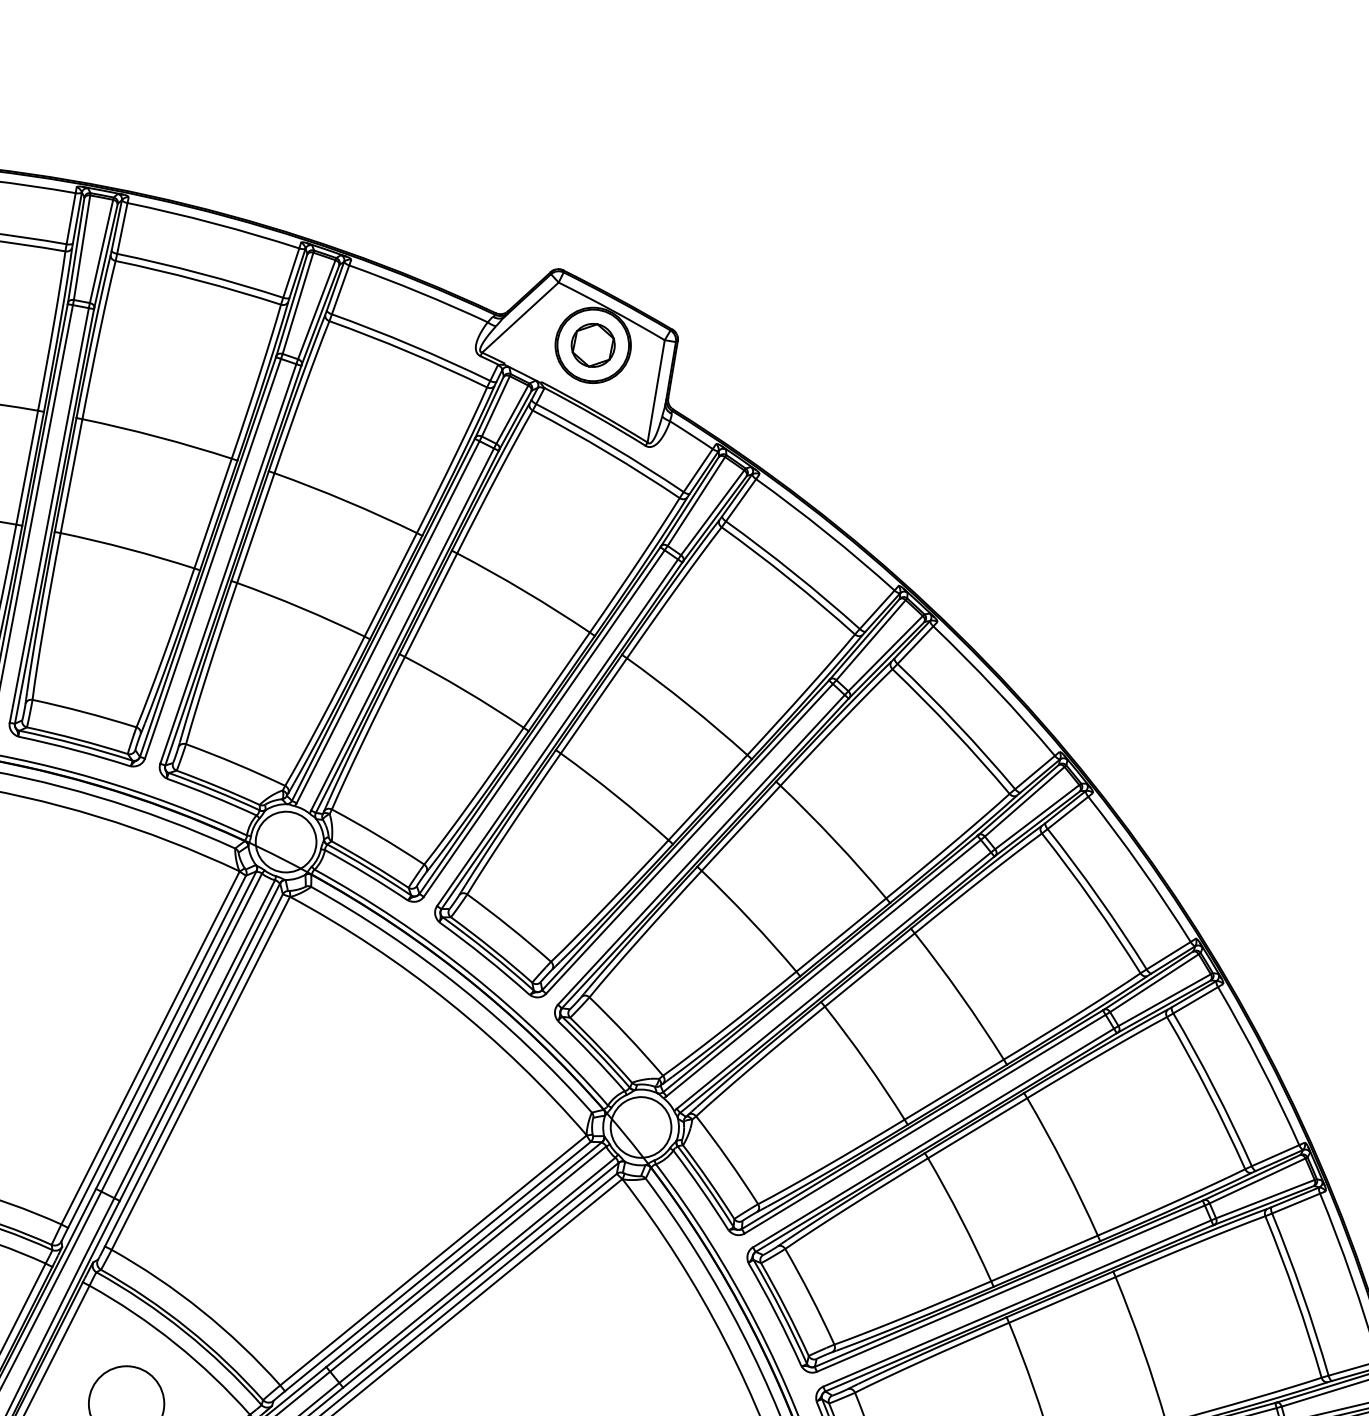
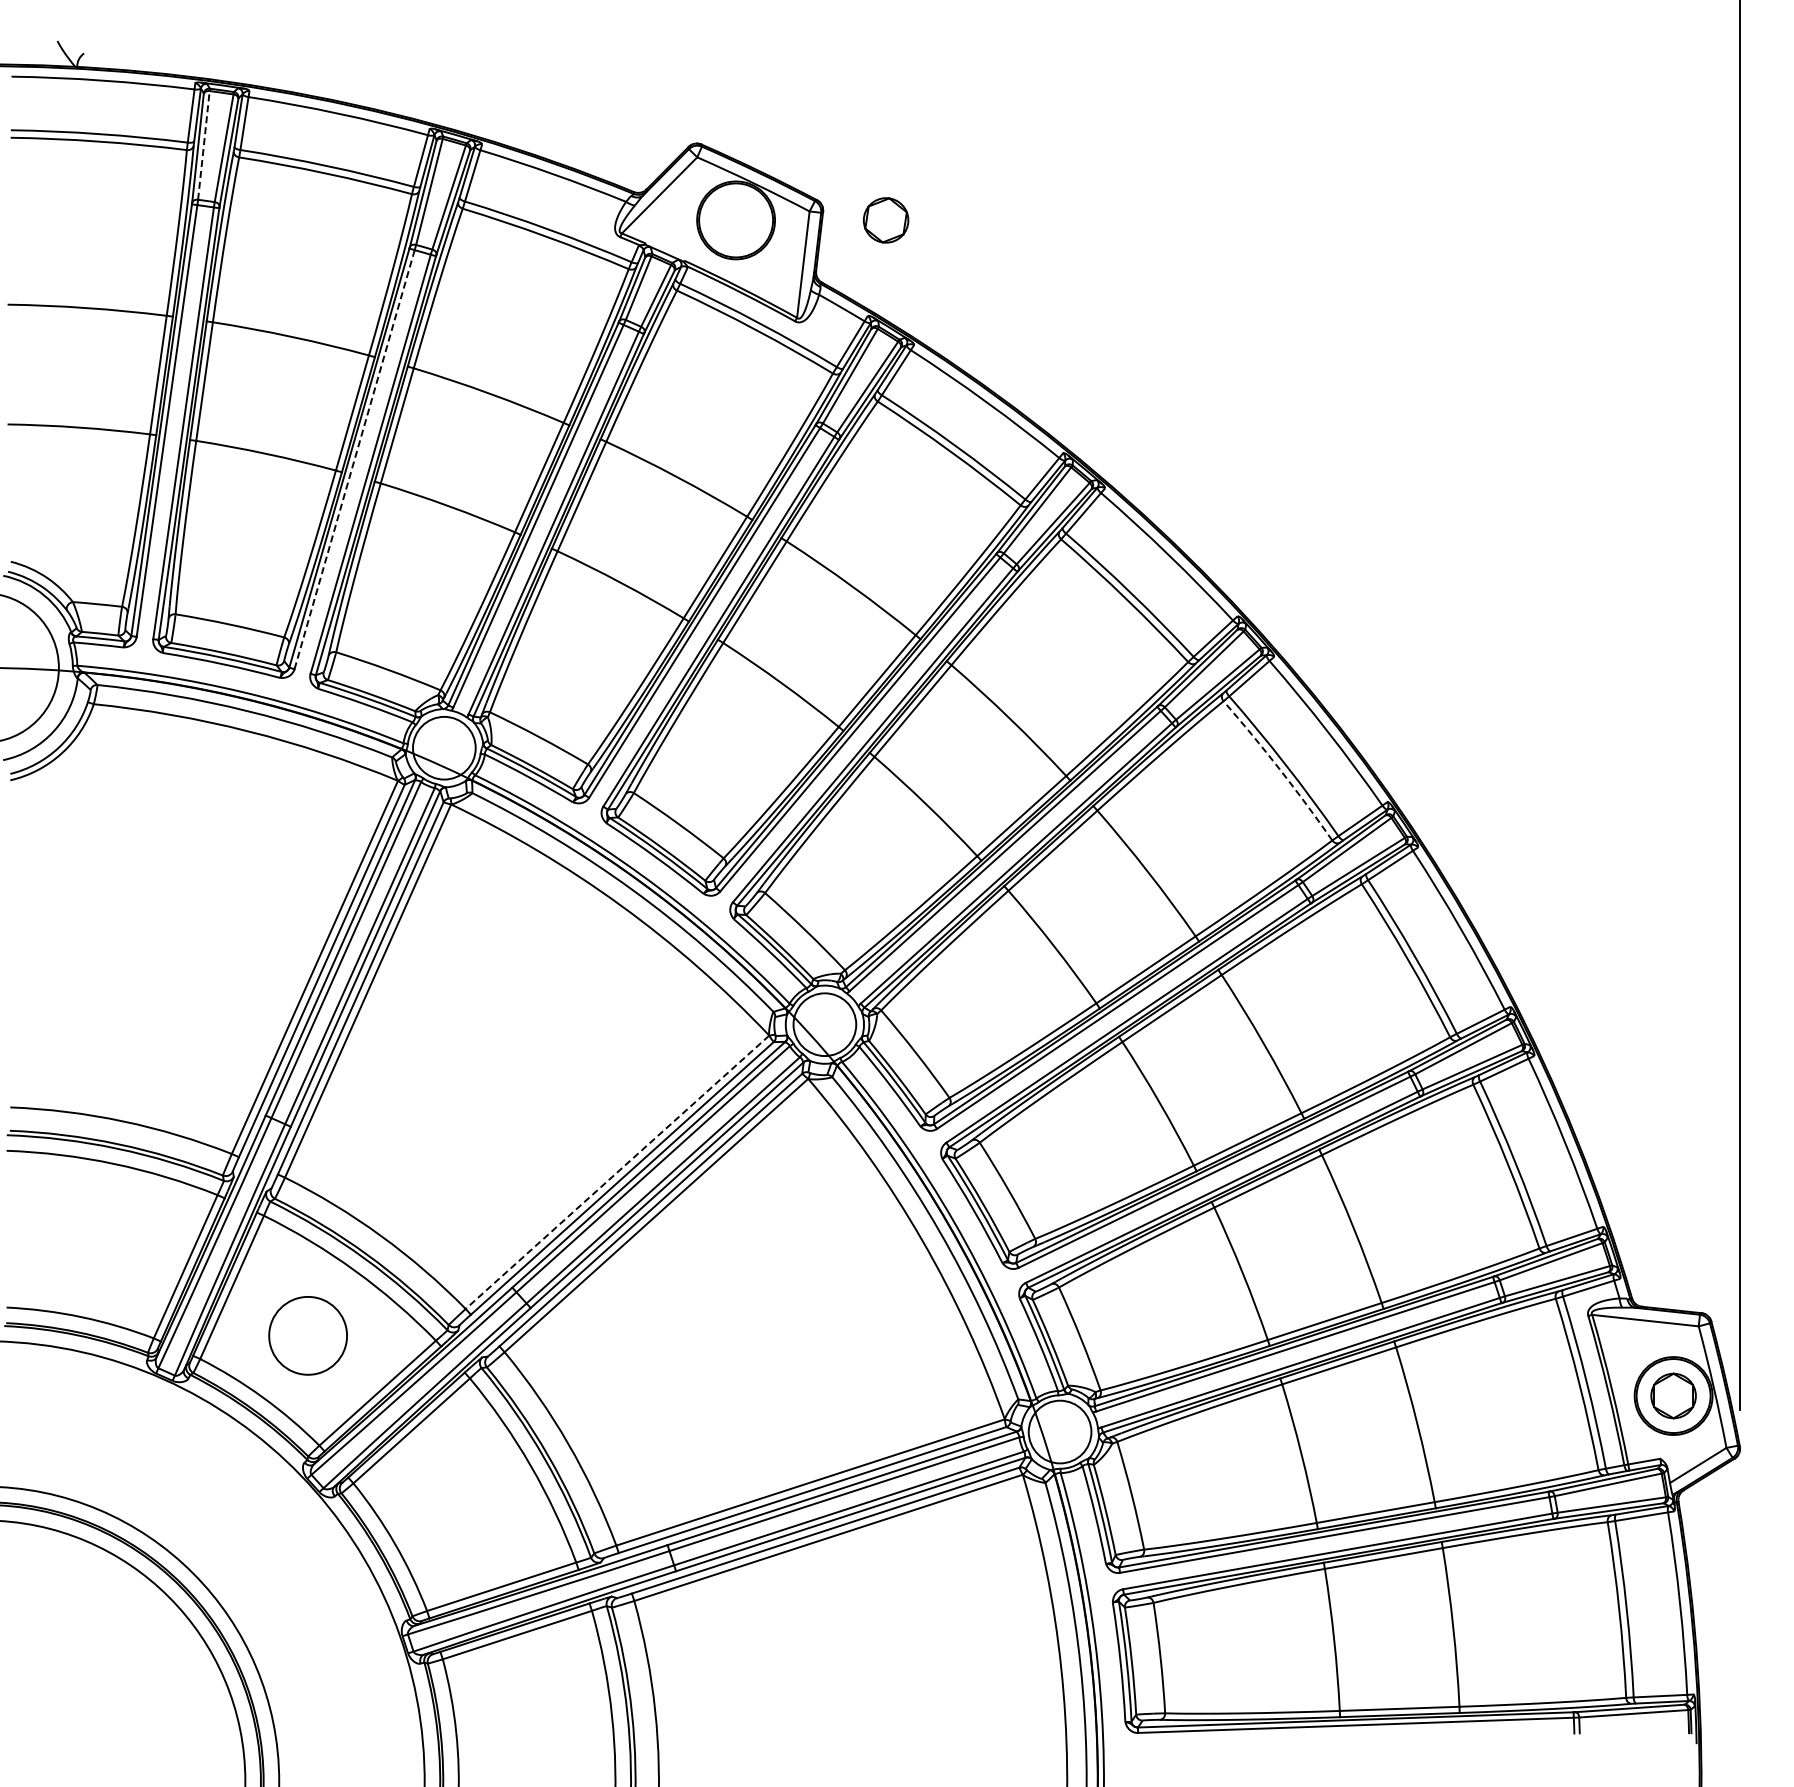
line: (81, 247) -> (203, 145), solid -> dashed
part: (593, 345) -> (886, 220), moved
line: (212, 558) -> (354, 459), solid -> dashed
arc: (1092, 902) -> (1279, 769), solid -> dashed
line: (433, 1260) -> (617, 1172), solid -> dashed

